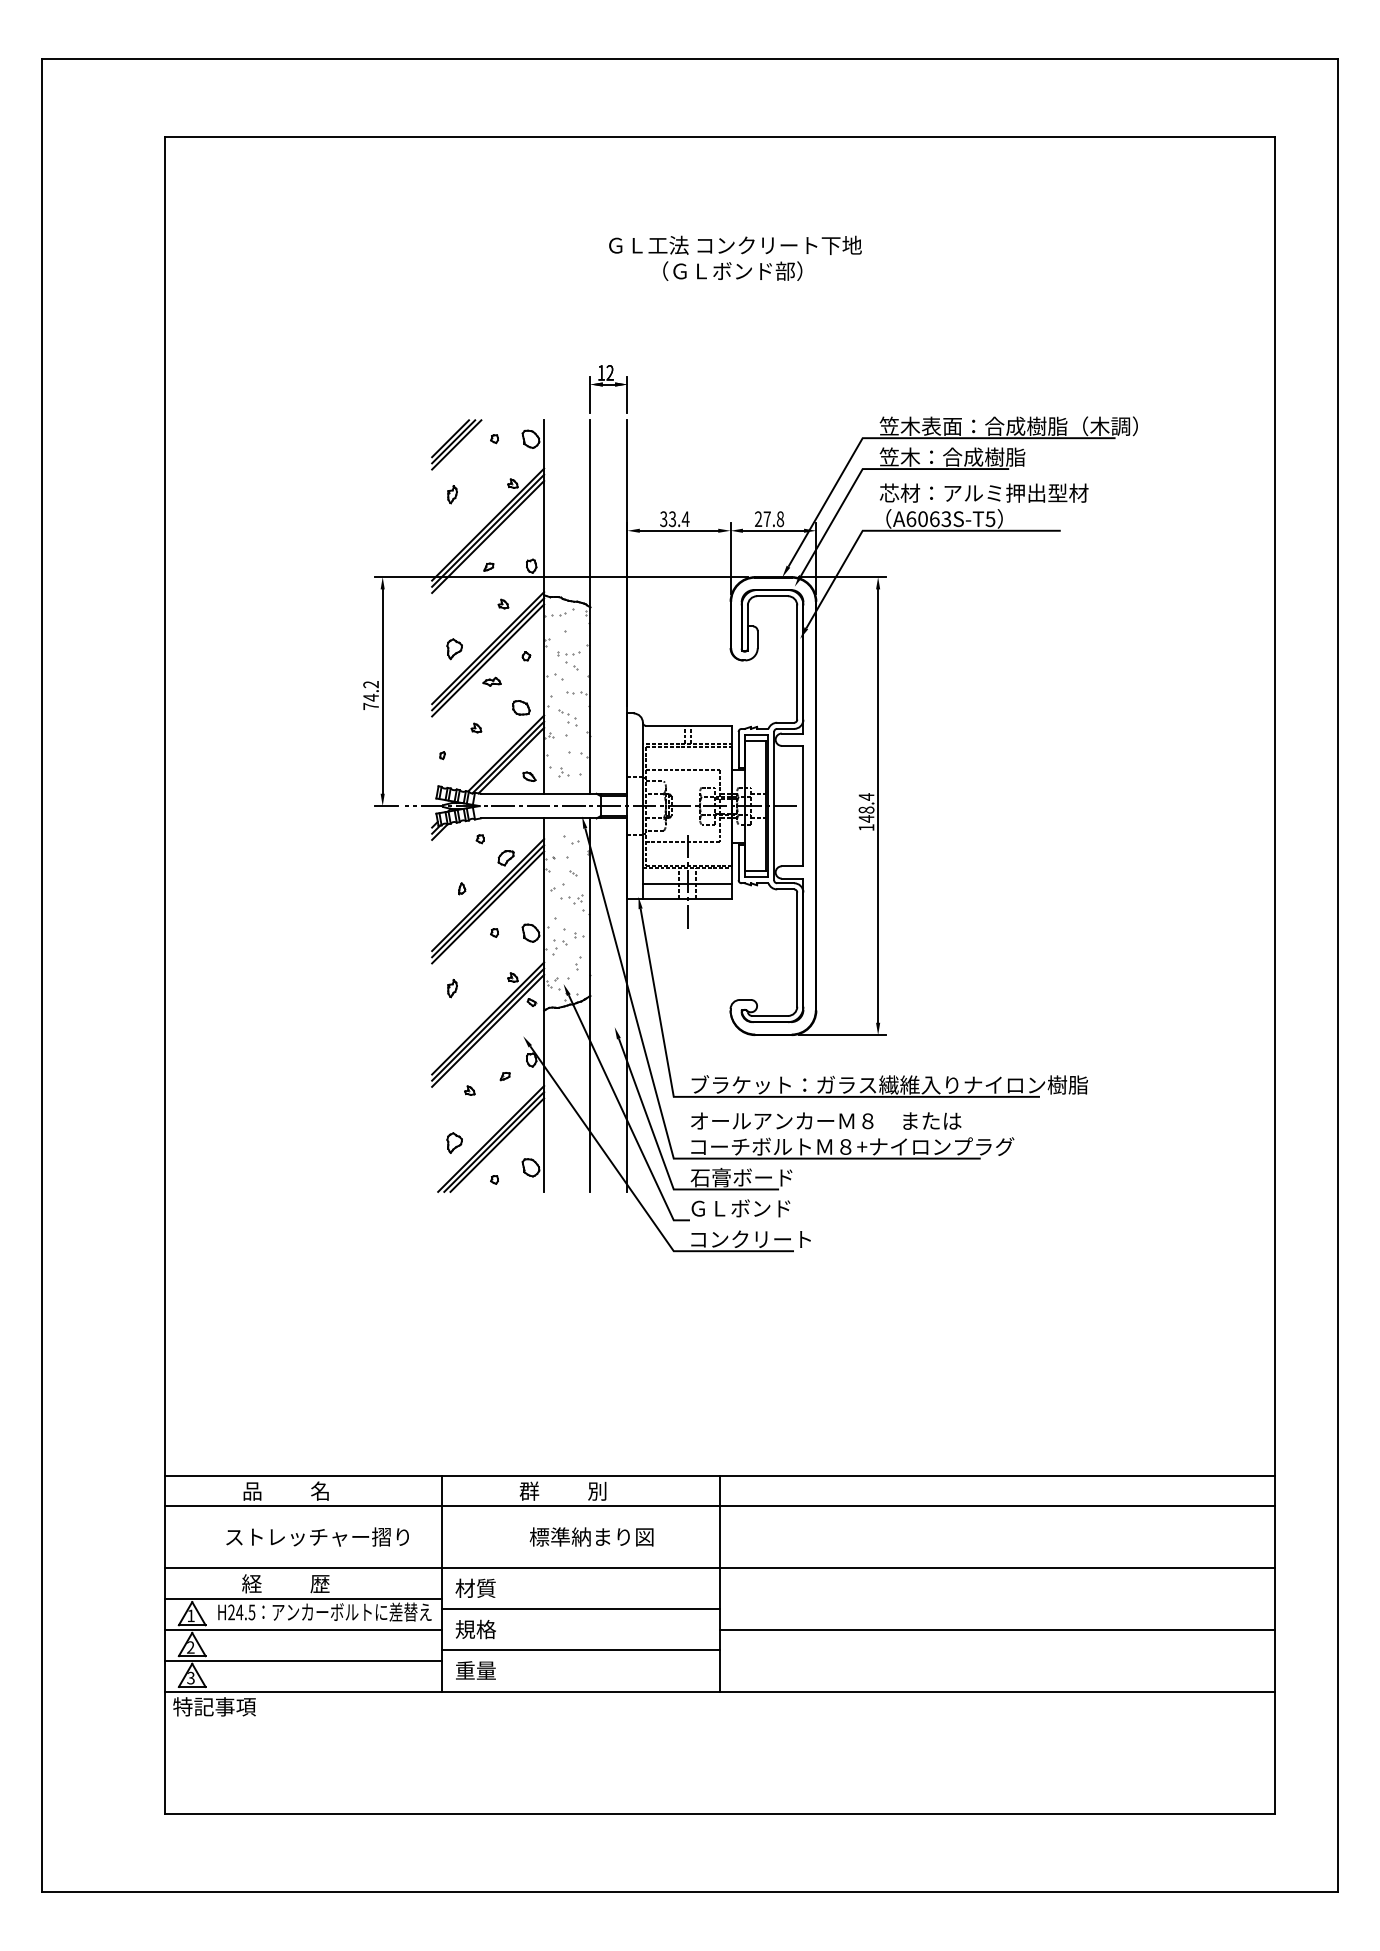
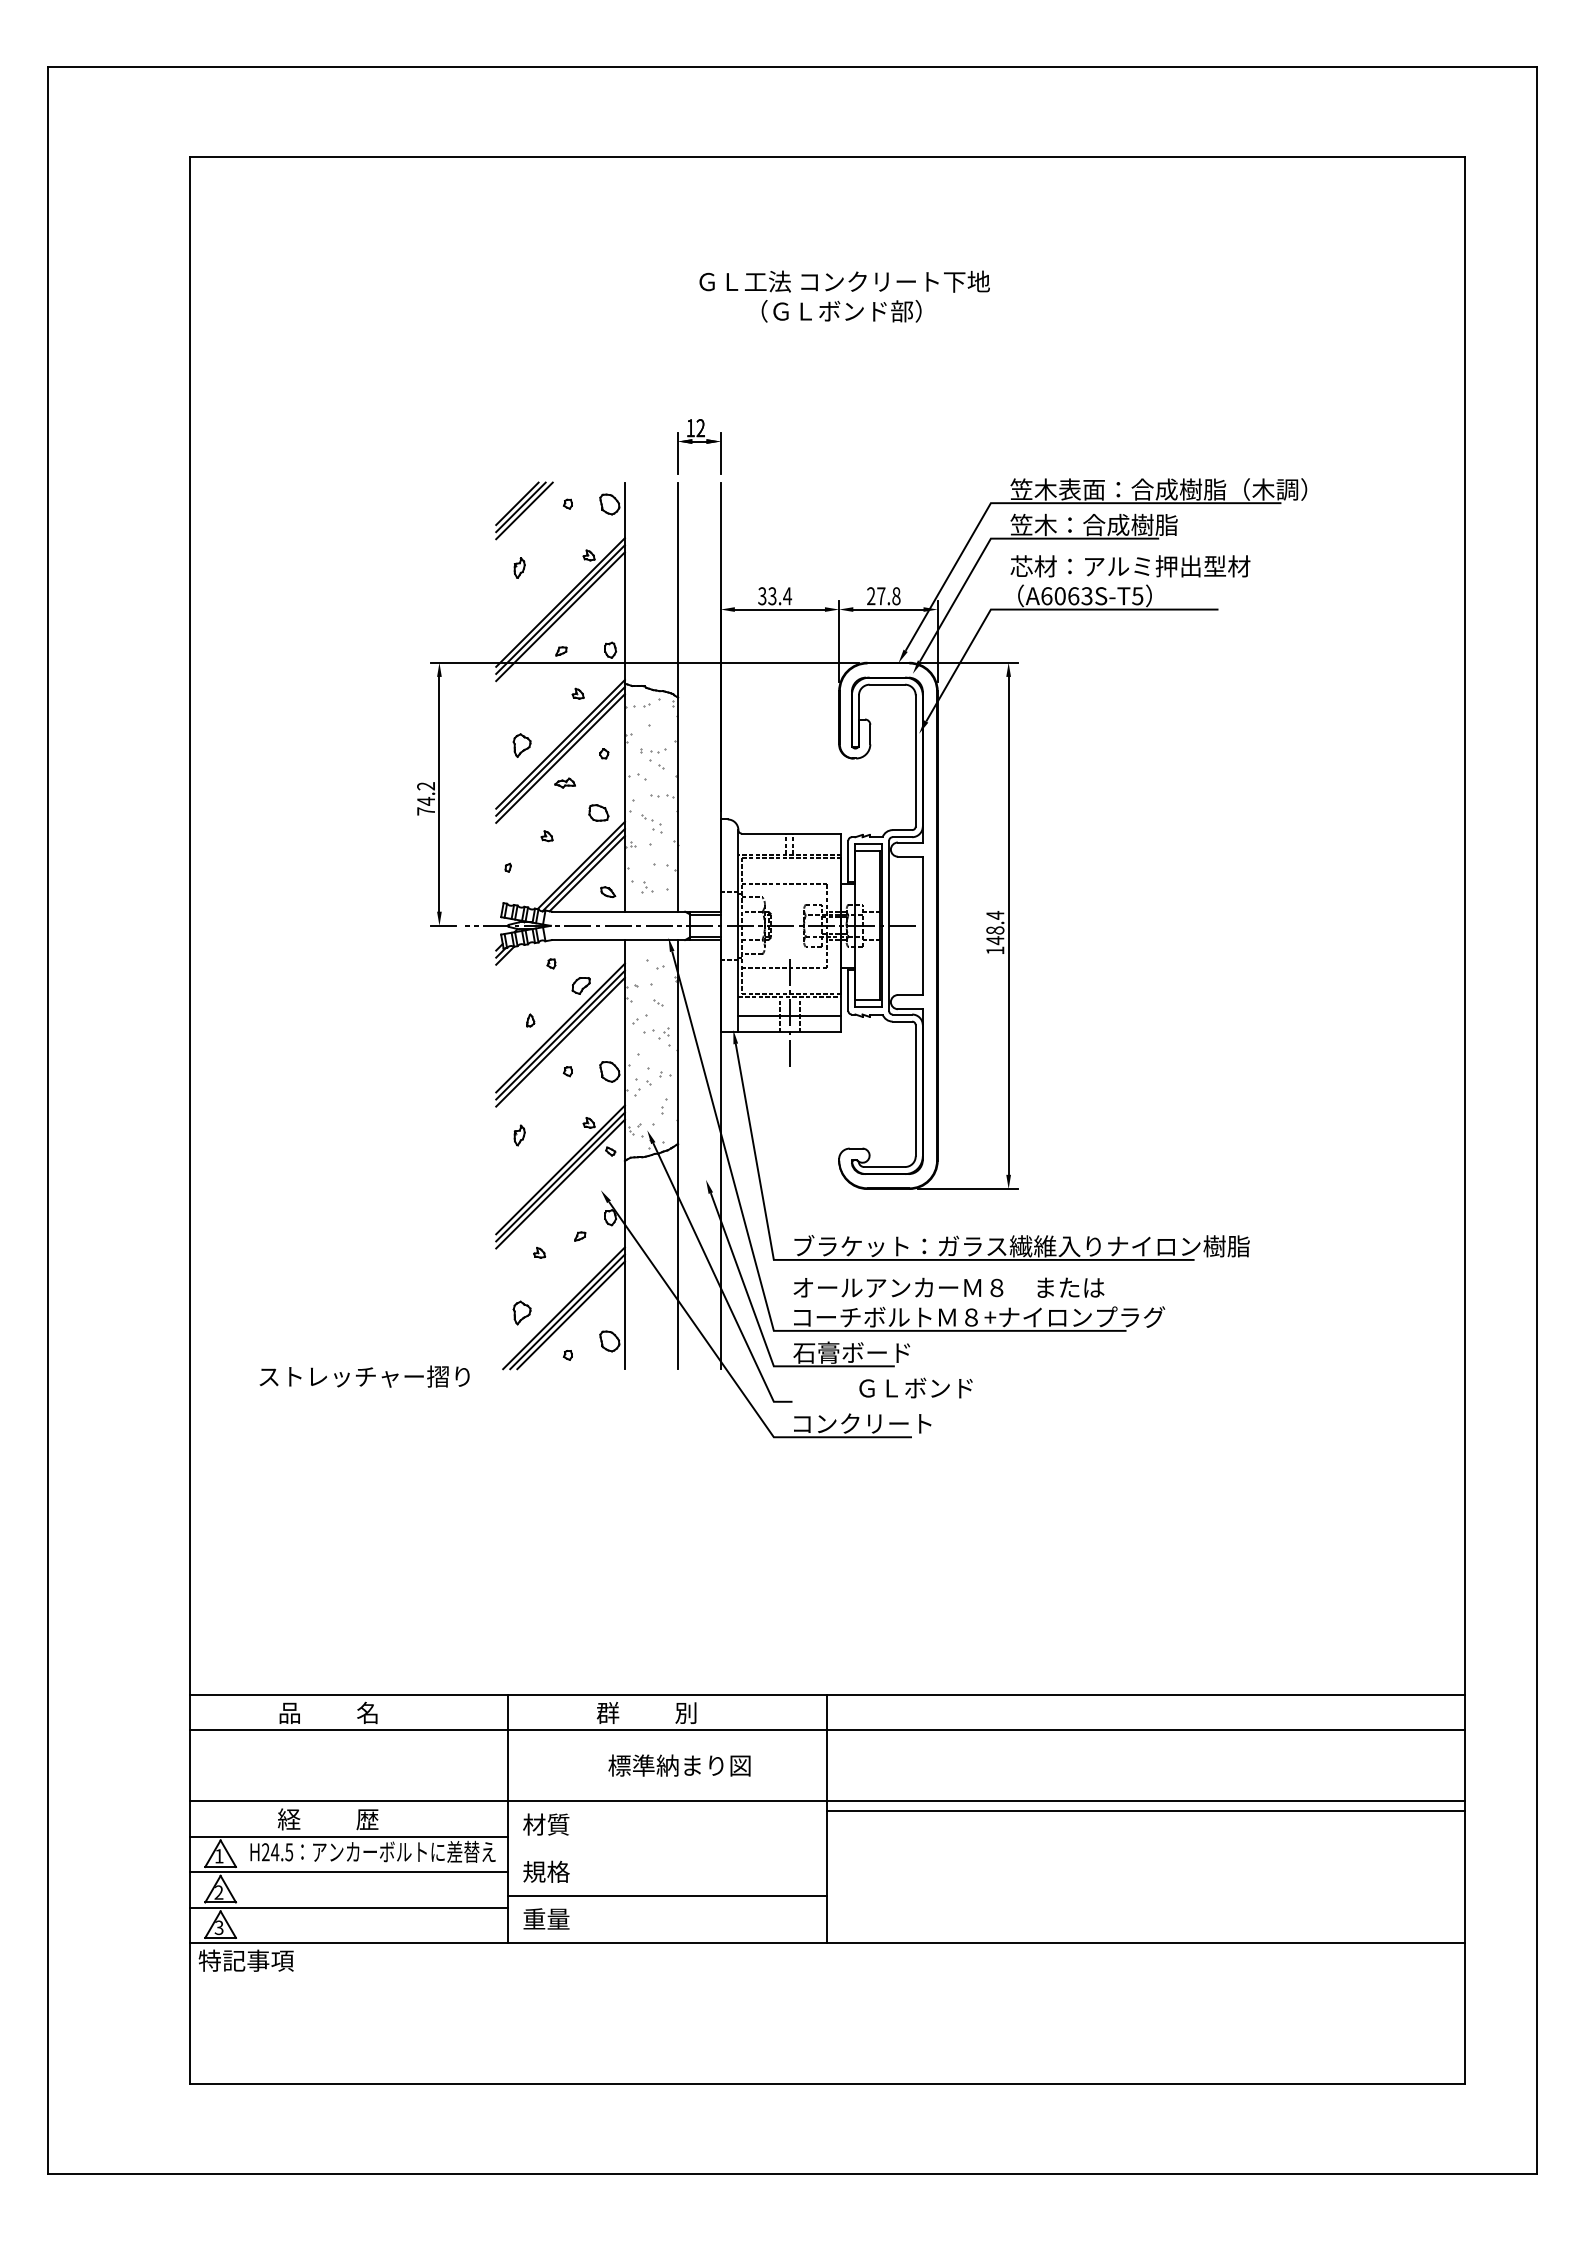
text: (740, 1207) -> (915, 1387), moved
text: (317, 1536) -> (364, 1376), moved
line: (581, 1609) -> (667, 1848), removed
line: (997, 1630) -> (1145, 1811), moved

